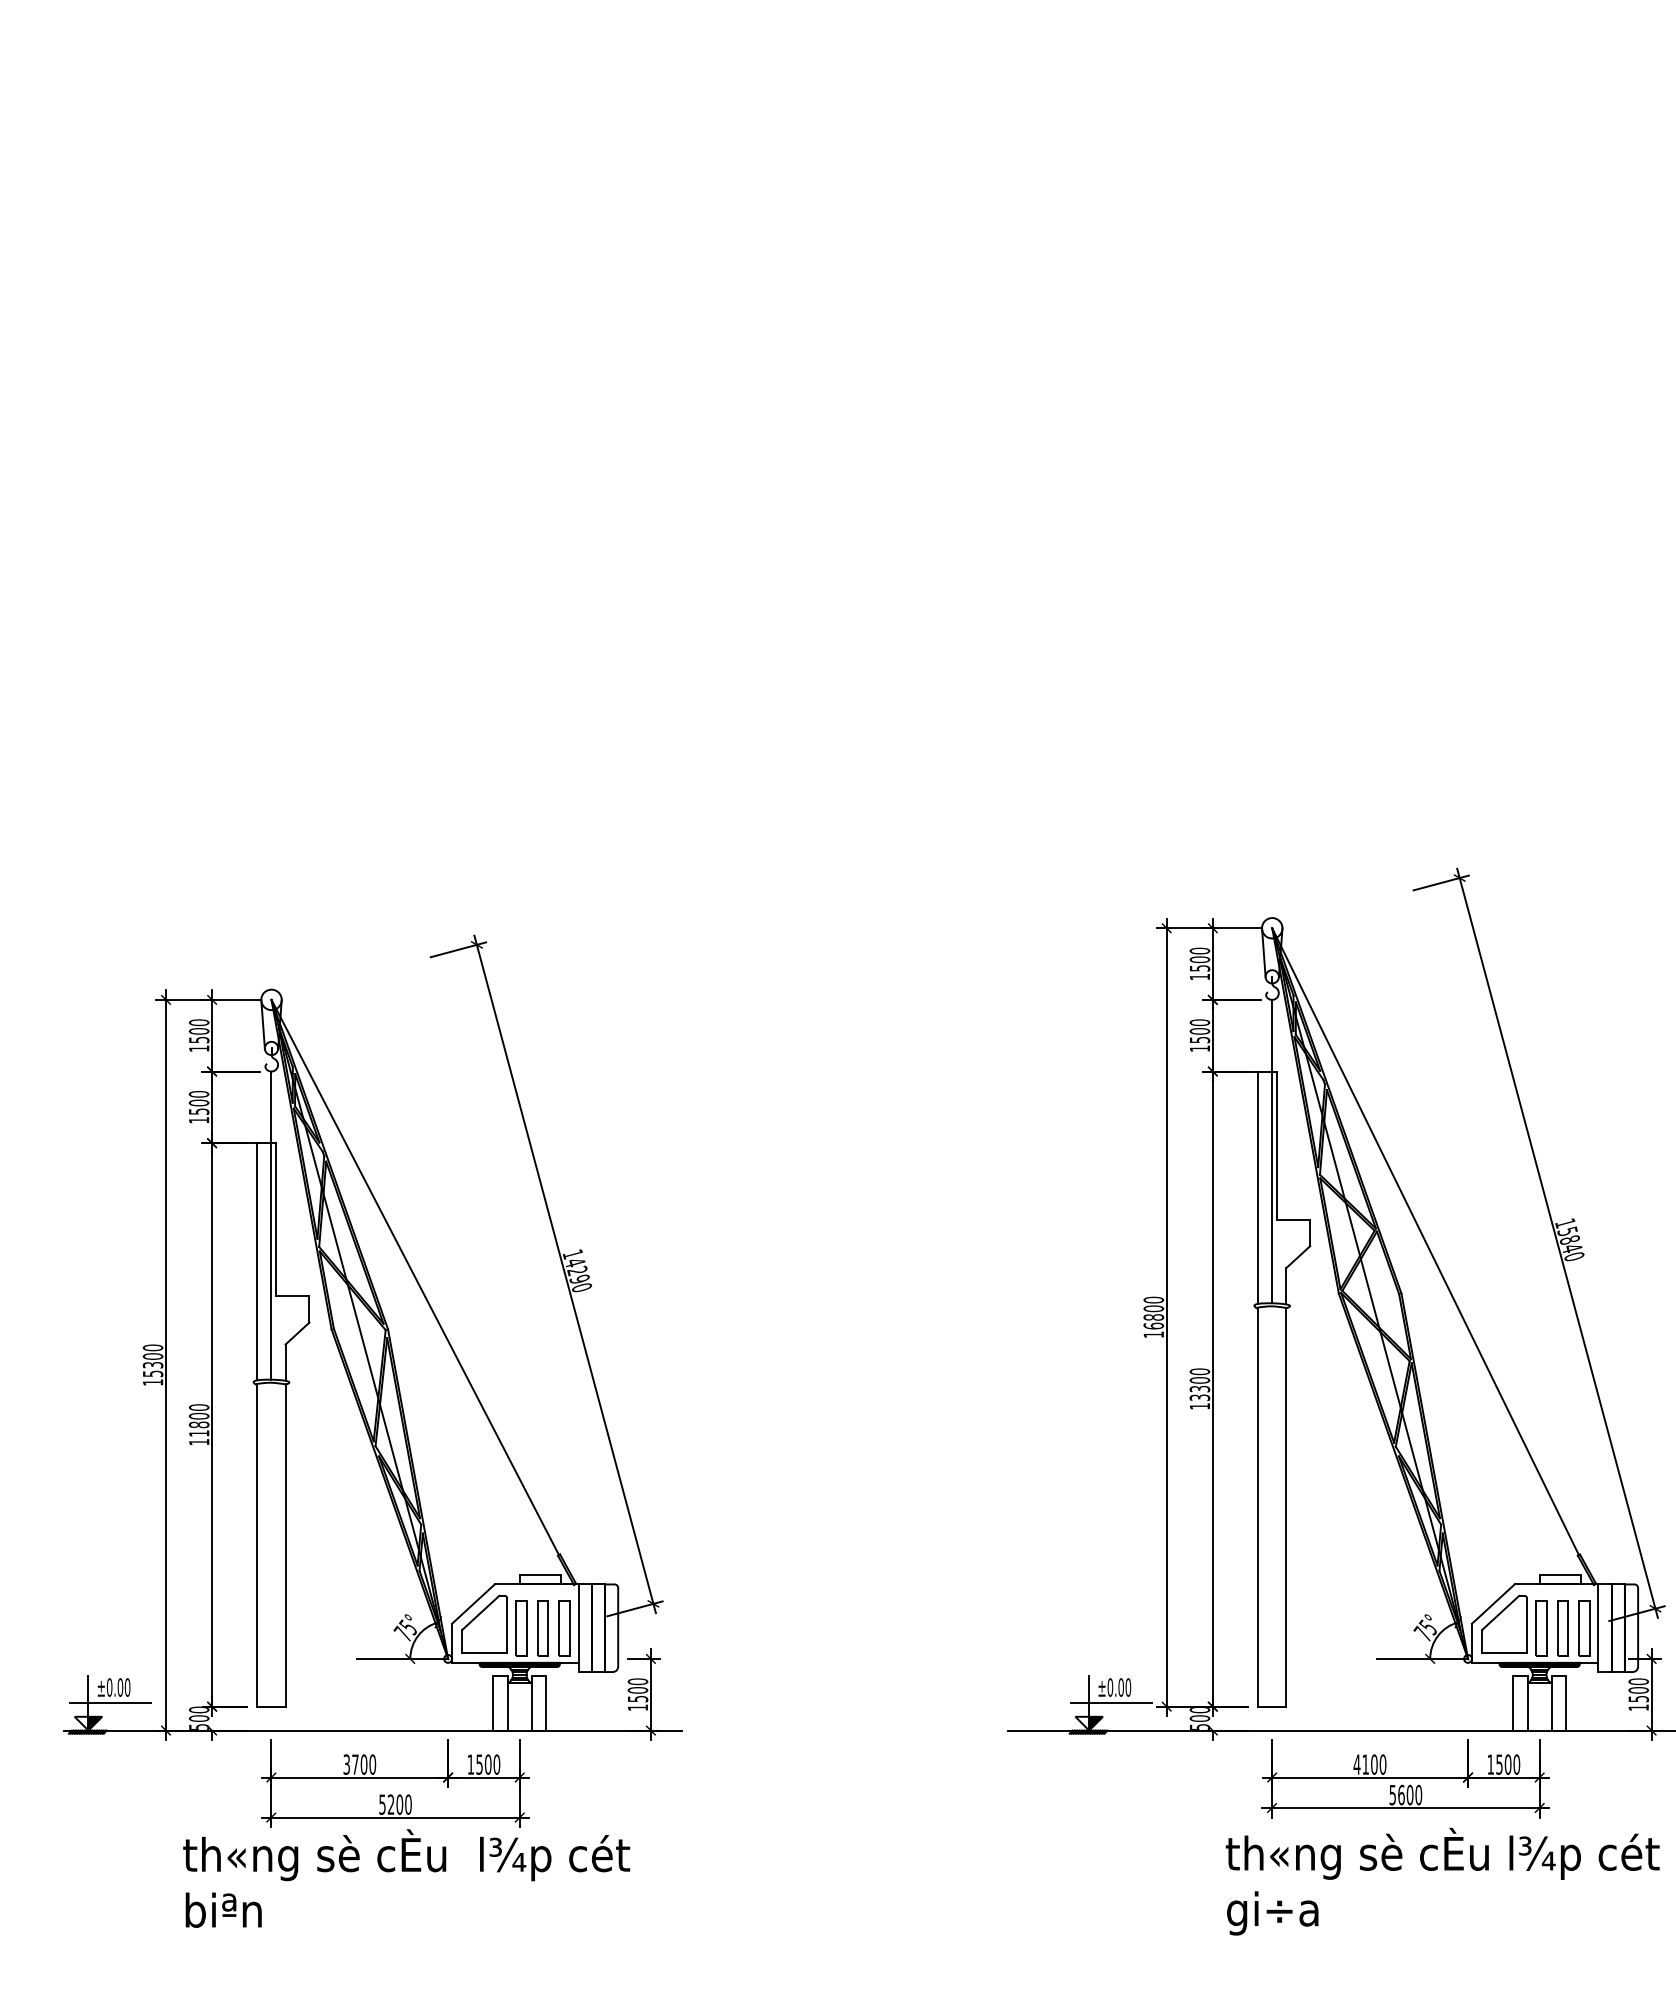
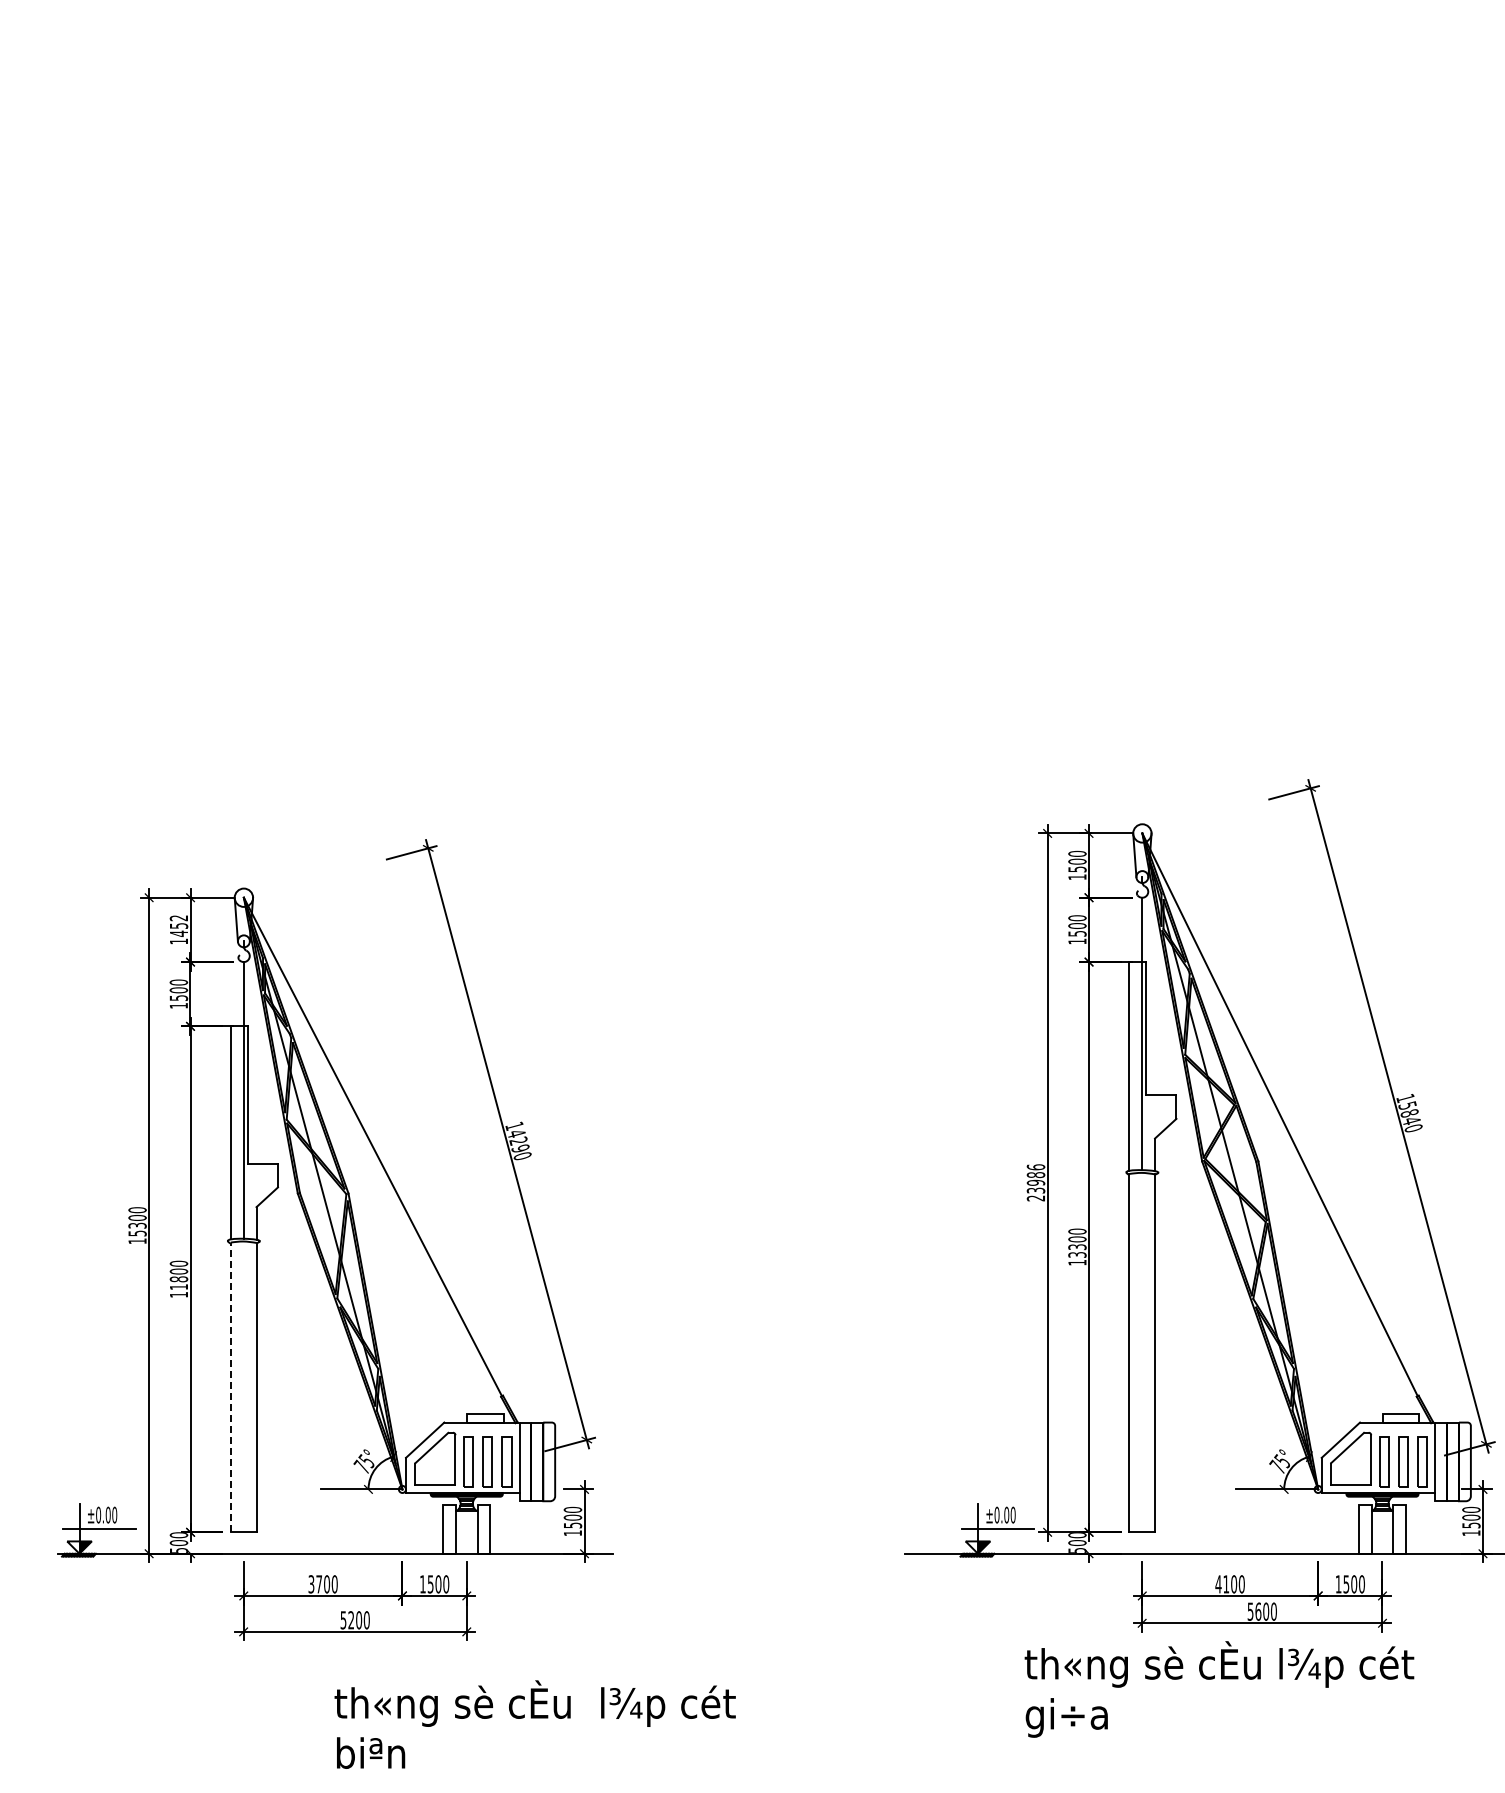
text: (198, 1030) -> (178, 925), 1500 -> 1452
text: (1153, 1317) -> (1035, 1182), 16800 -> 23986
line: (256, 1545) -> (230, 1387), solid -> dashed
text: (405, 1878) -> (534, 1724), moved
text: (1442, 1881) -> (1219, 1689), moved

